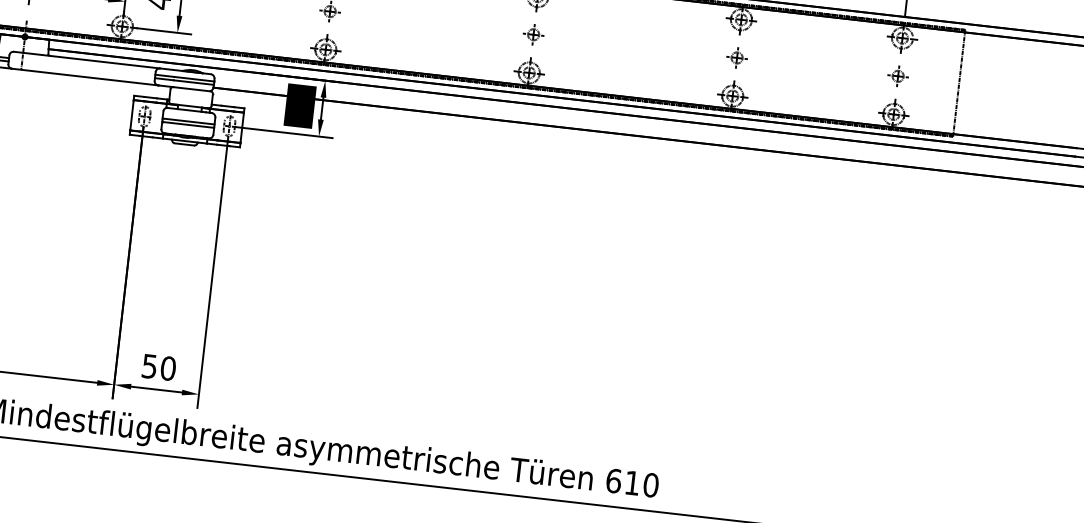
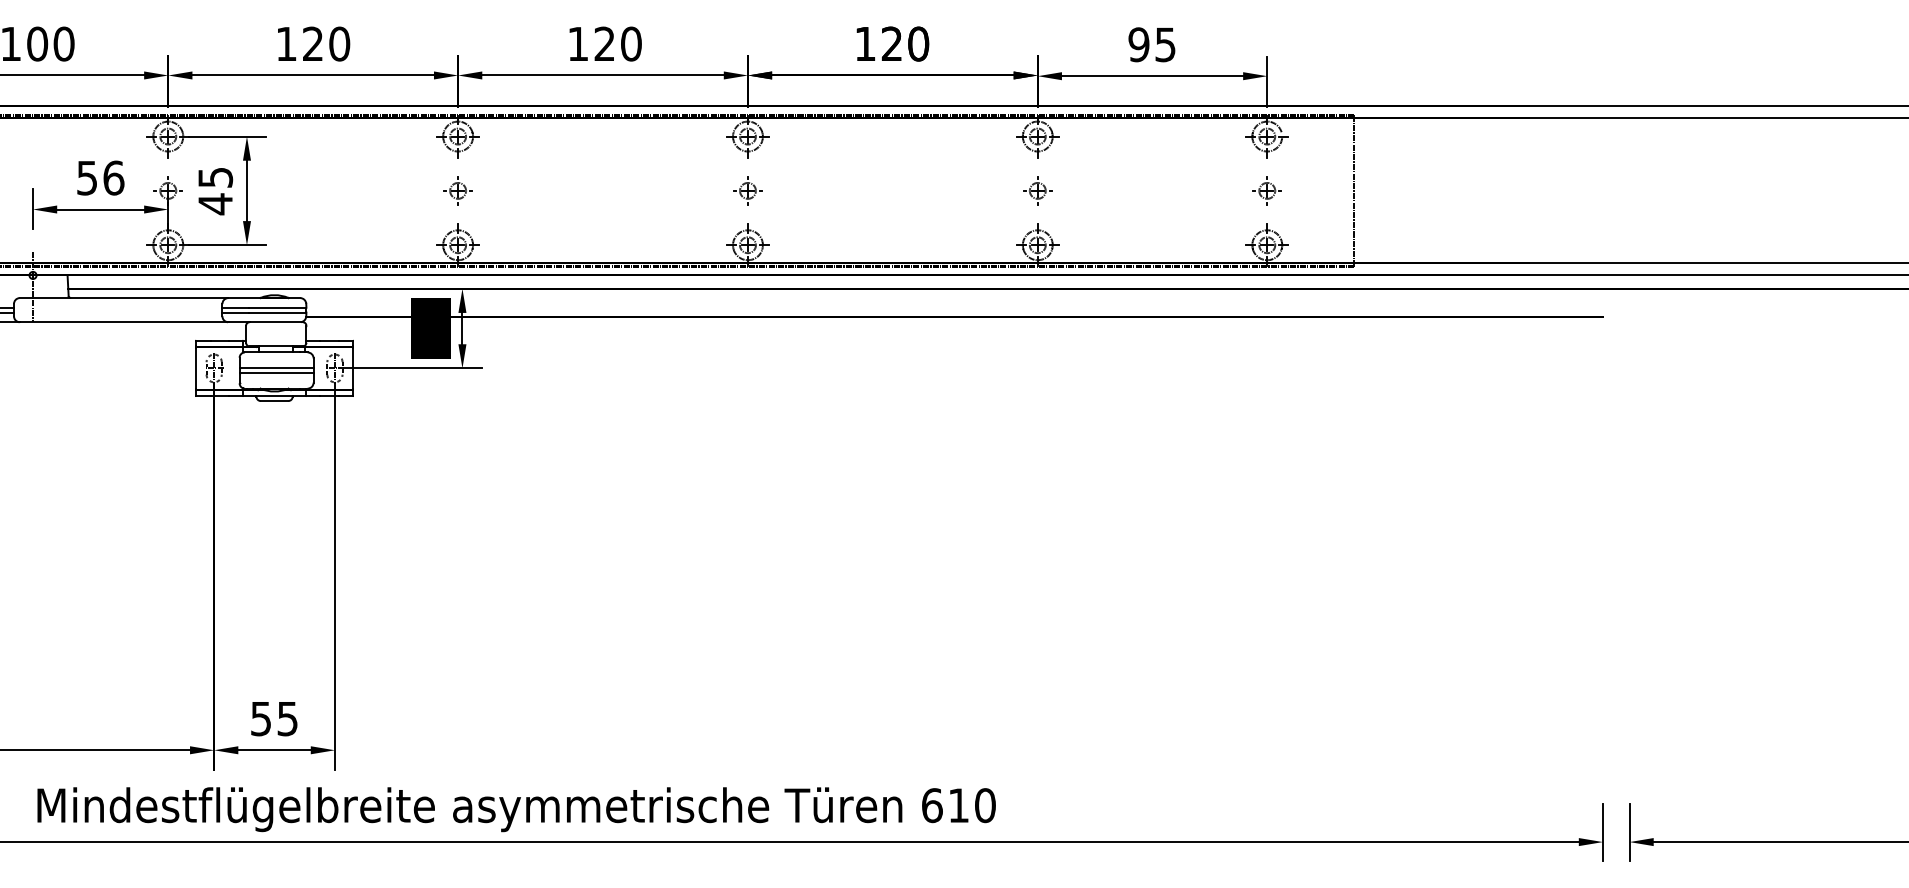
text: (168, 368) -> (287, 718), 50 -> 55

